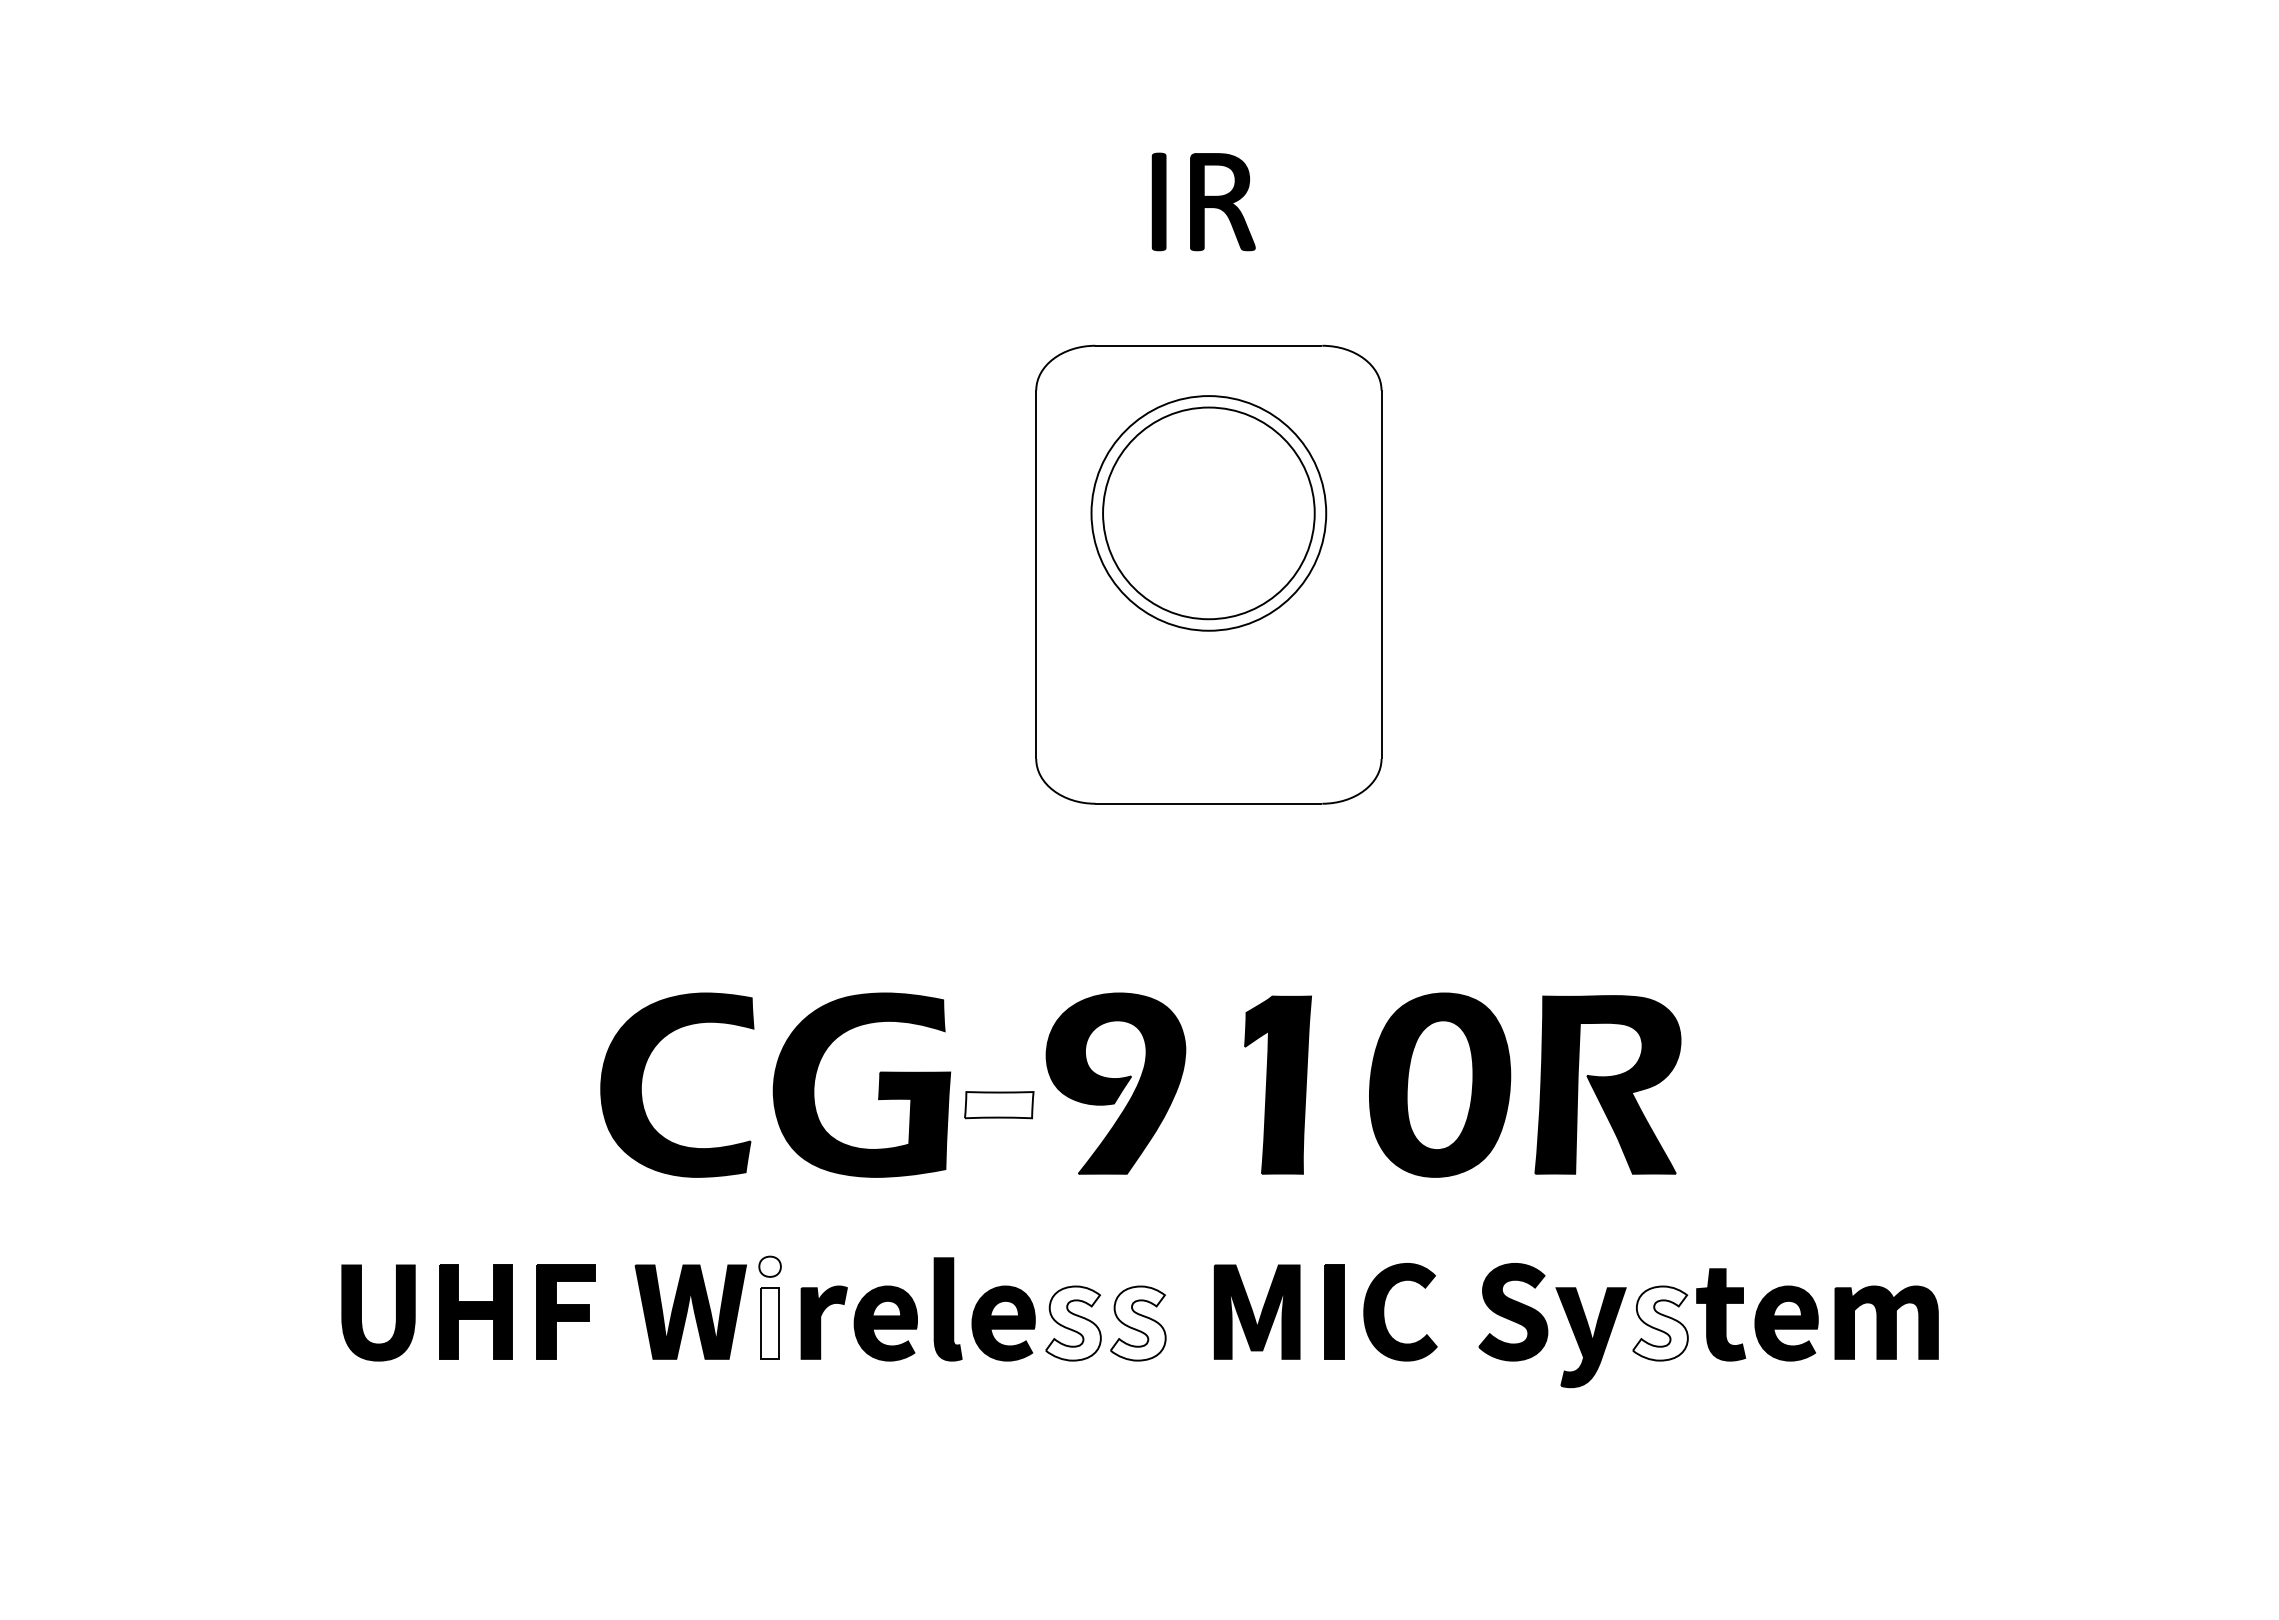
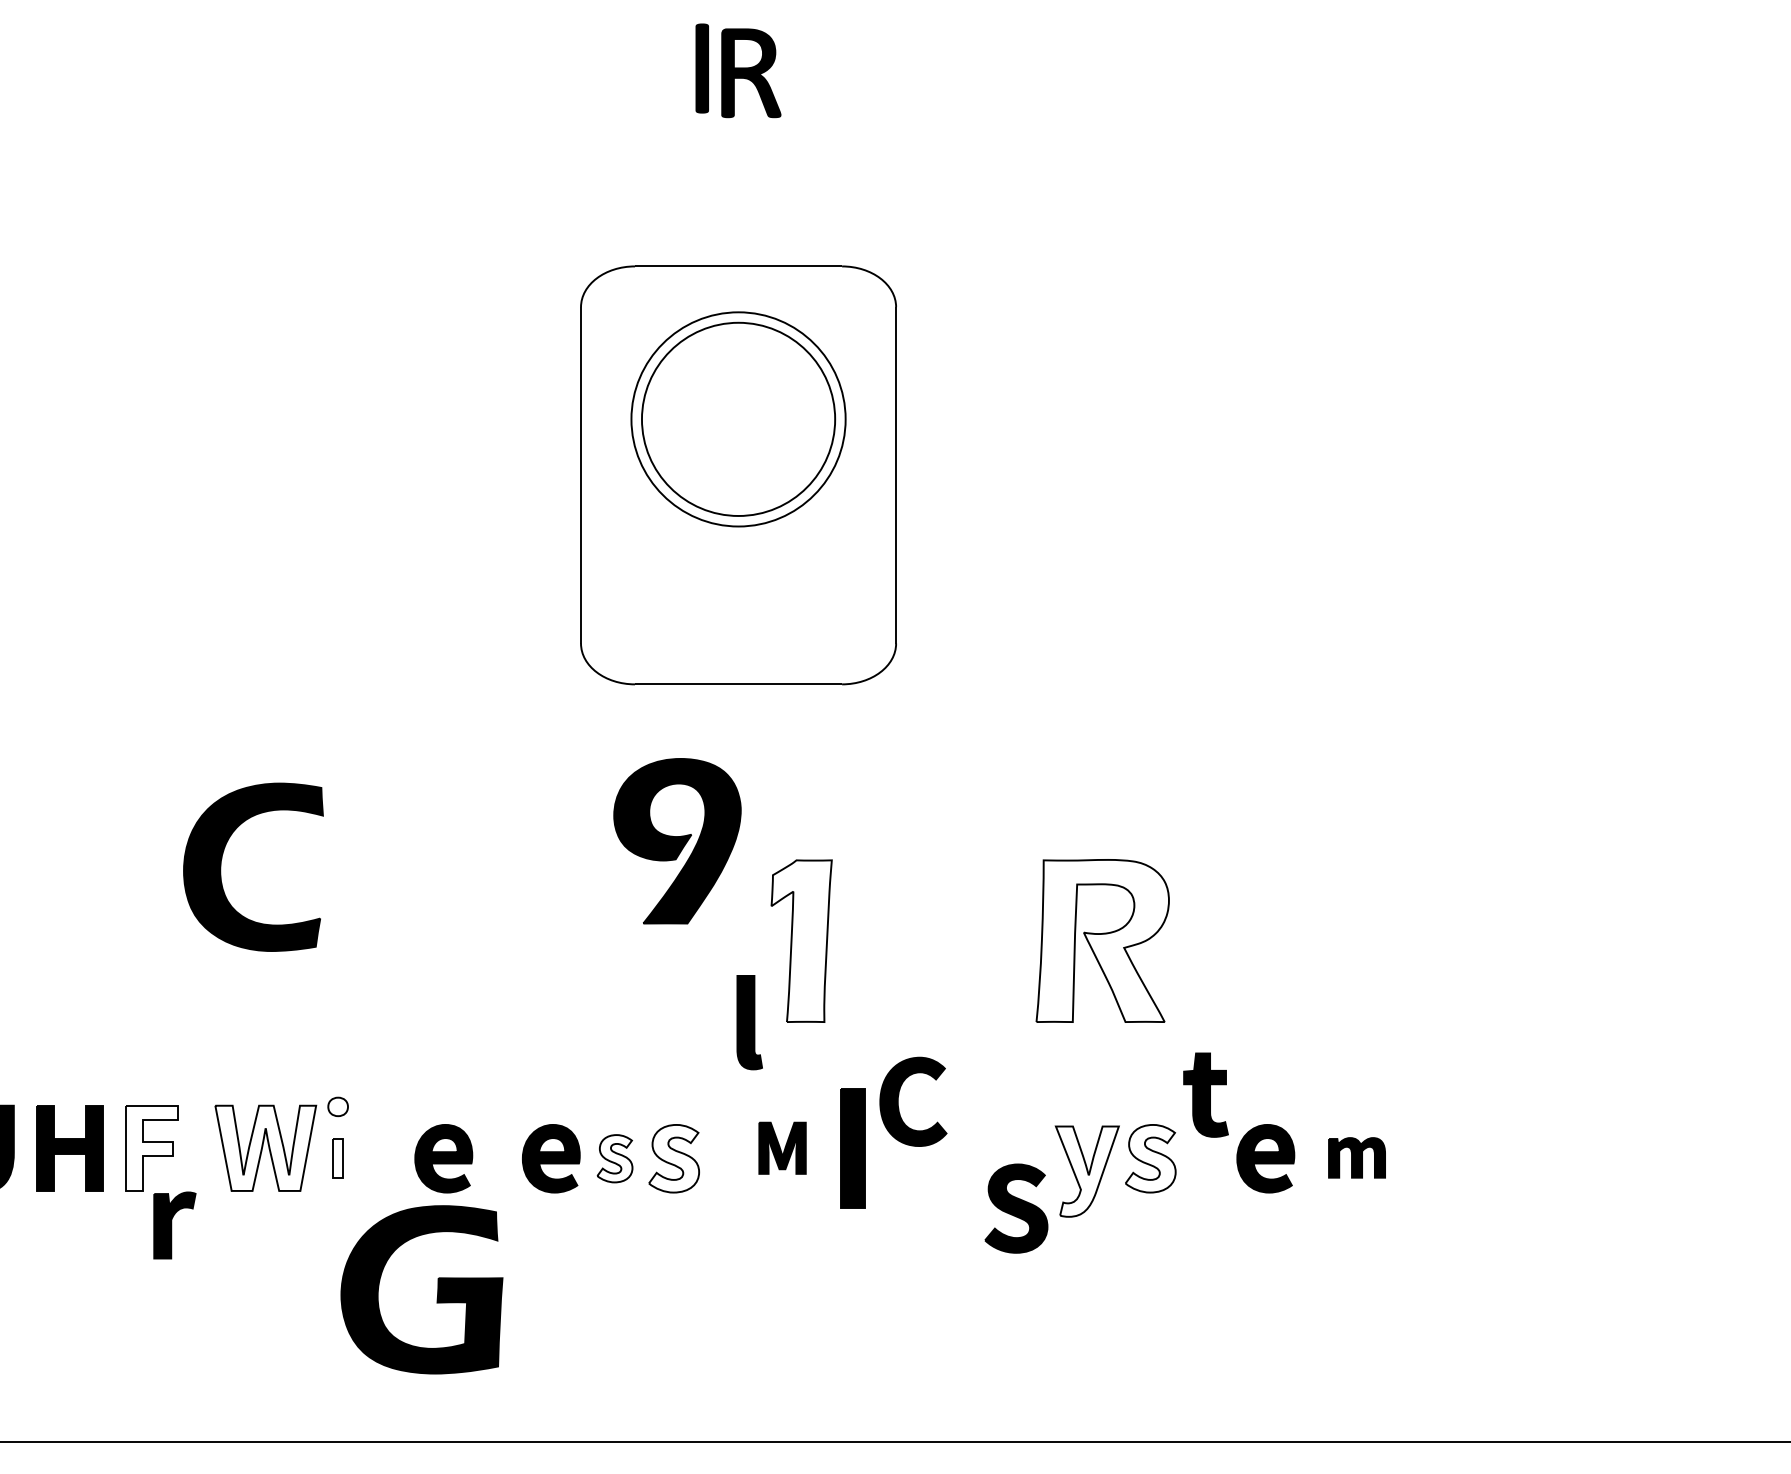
part: (1158, 201) -> (701, 68), moved
part: (1222, 202) -> (750, 73), moved
part: (642, 1082) -> (221, 864), moved
part: (1115, 1083) -> (677, 841), moved
fill: (1278, 1084) -> (802, 940), removed
part: (1440, 1084) -> (949, 940), removed
fill: (1607, 1084) -> (1102, 940), removed
part: (878, 1085) -> (437, 1290), moved
part: (999, 1105) -> (547, 959), removed
part: (947, 1309) -> (749, 1022), moved
fill: (565, 1311) -> (151, 1147), removed
fill: (690, 1311) -> (265, 1147), removed
part: (1256, 1311) -> (782, 1147), size x0.6
part: (1334, 1311) -> (853, 1147), size x1.4
part: (1384, 1312) -> (898, 1102), moved
part: (1513, 1312) -> (1016, 1208), moved
part: (1721, 1314) -> (1206, 1094), moved
part: (823, 1322) -> (174, 1225), moved
part: (1886, 1322) -> (1356, 1157), size x0.6
part: (769, 1323) -> (337, 1158), size x0.6
part: (1073, 1323) -> (615, 1158), size x0.7
fill: (1590, 1337) -> (1086, 1171), removed

